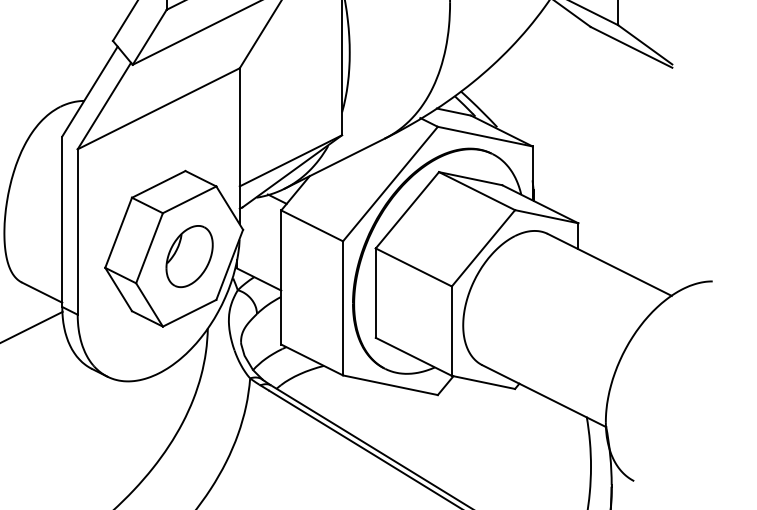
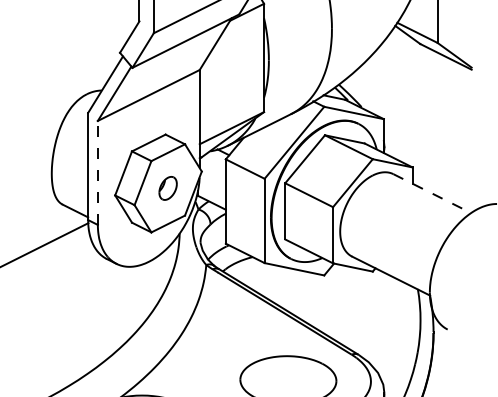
line: (77, 231) -> (97, 172), solid -> dashed
part: (188, 256) -> (167, 188), size x0.6
line: (610, 264) -> (432, 193), solid -> dashed

